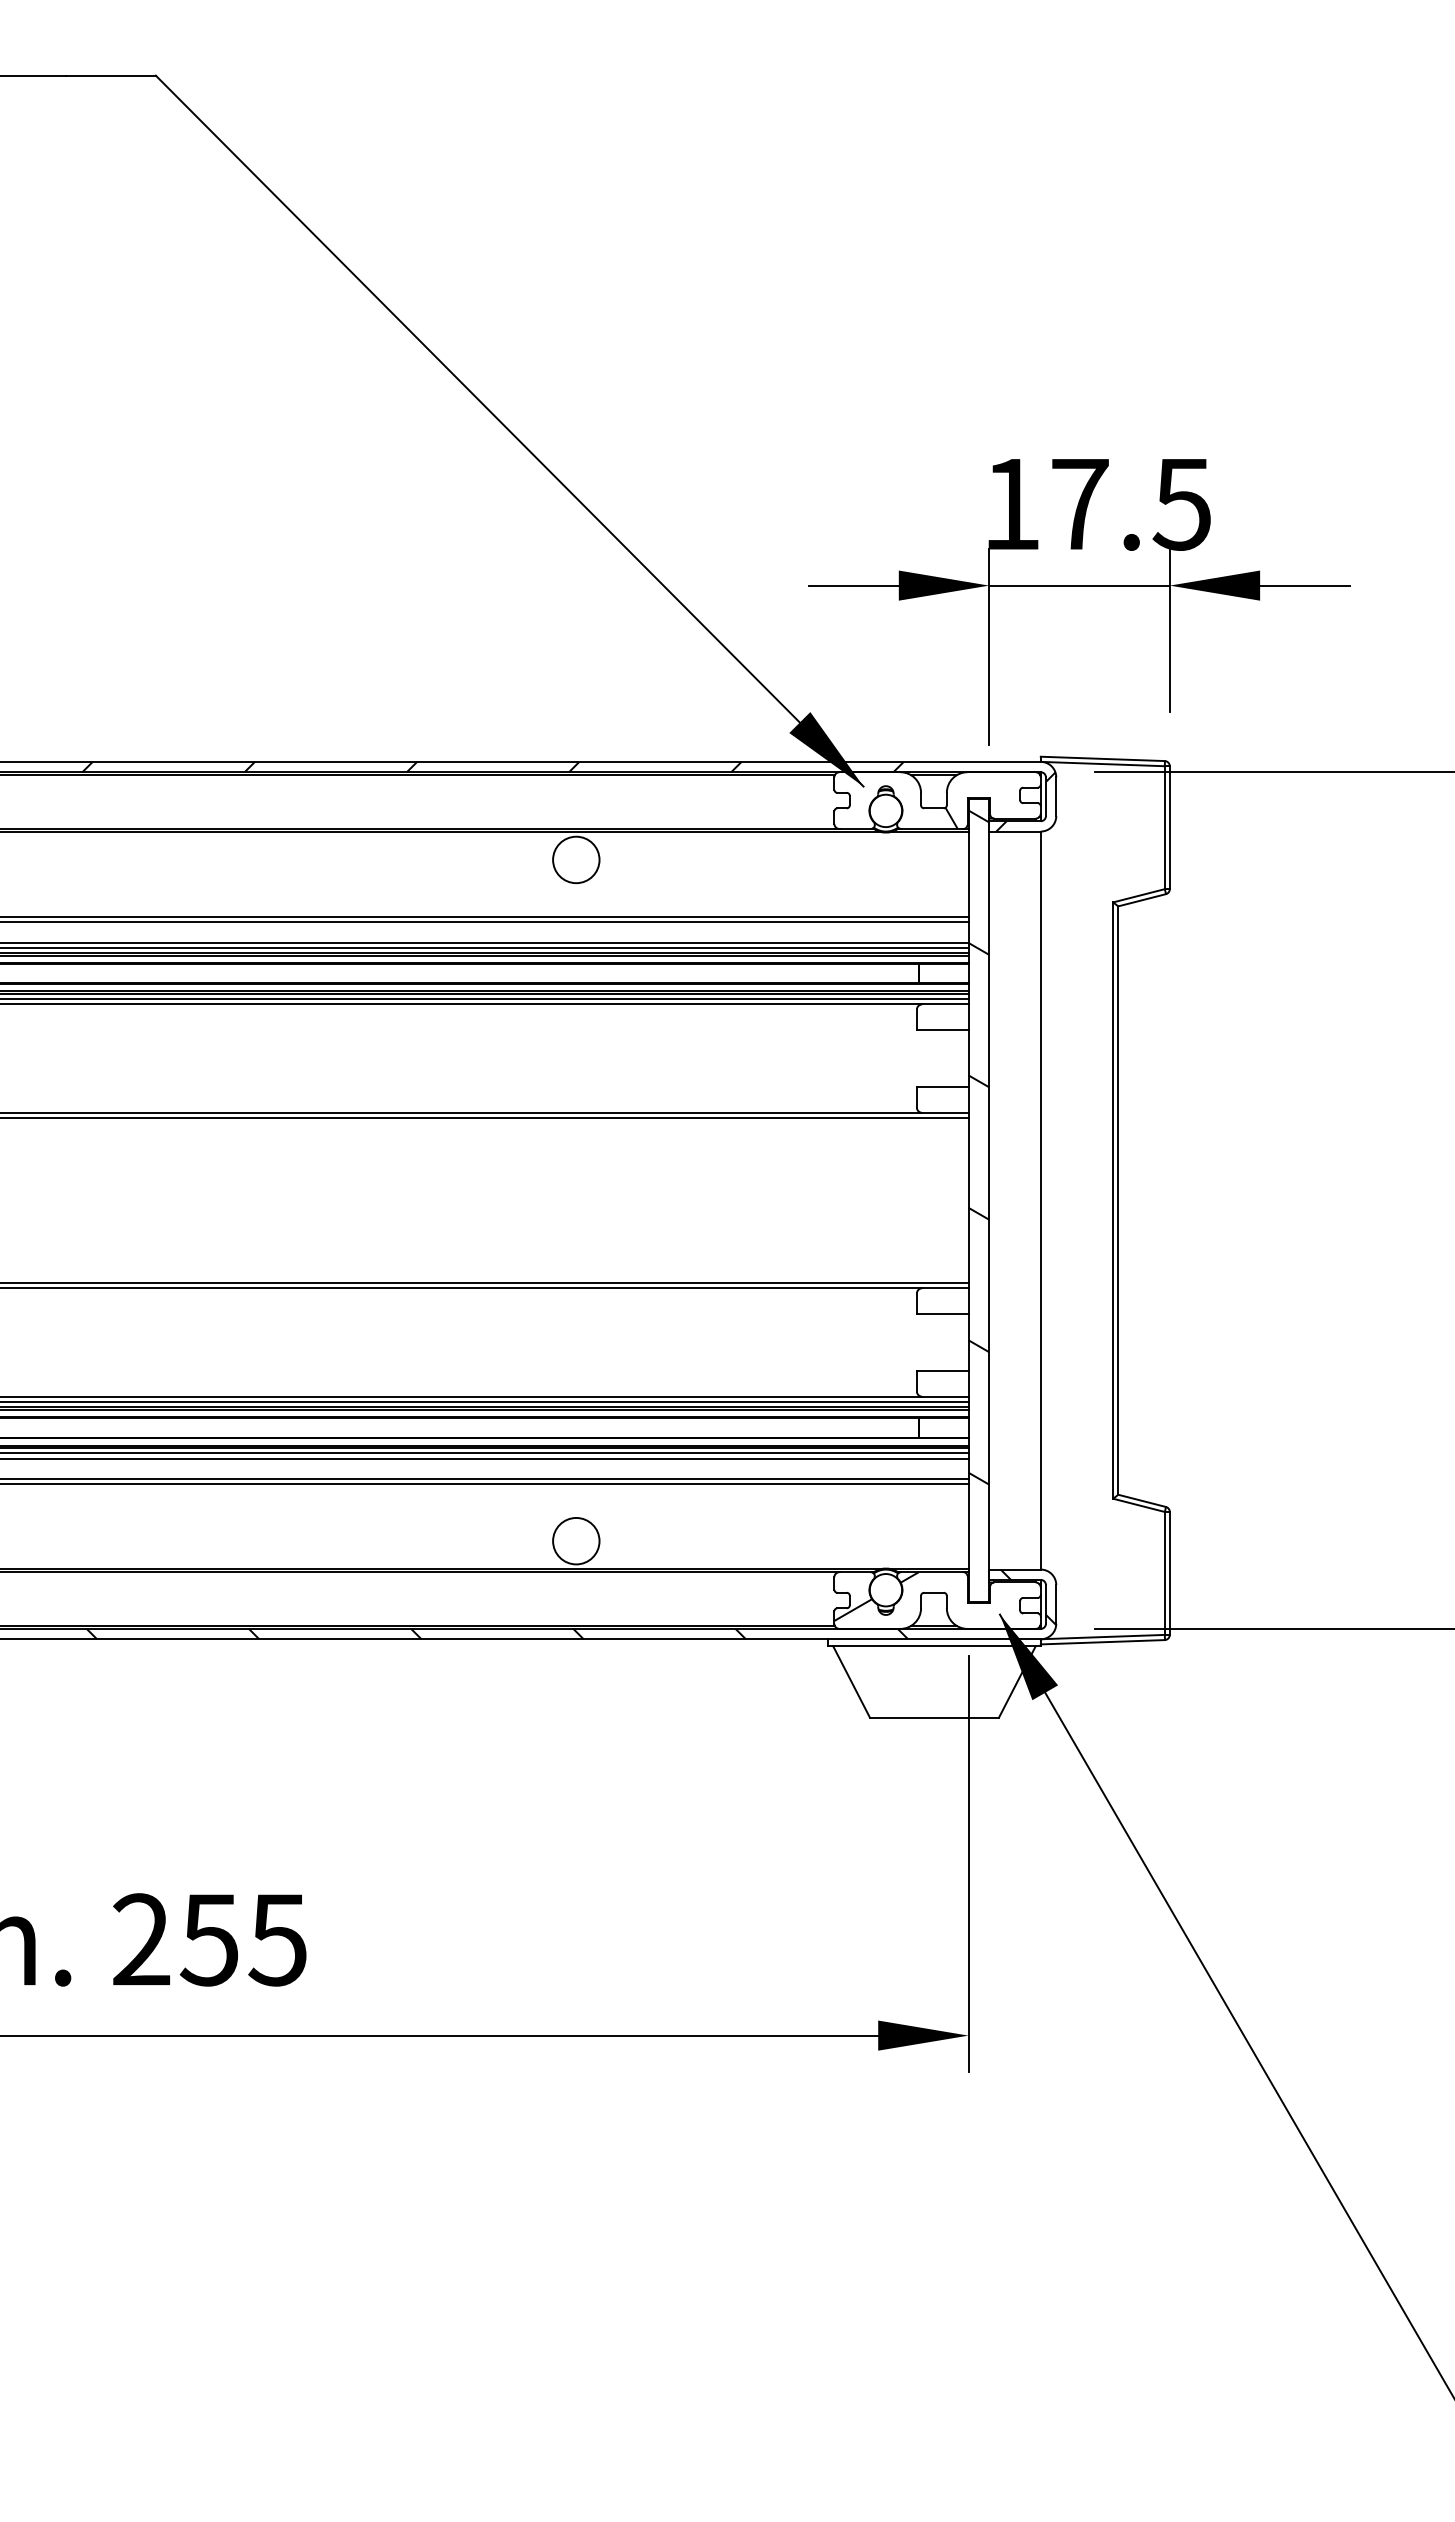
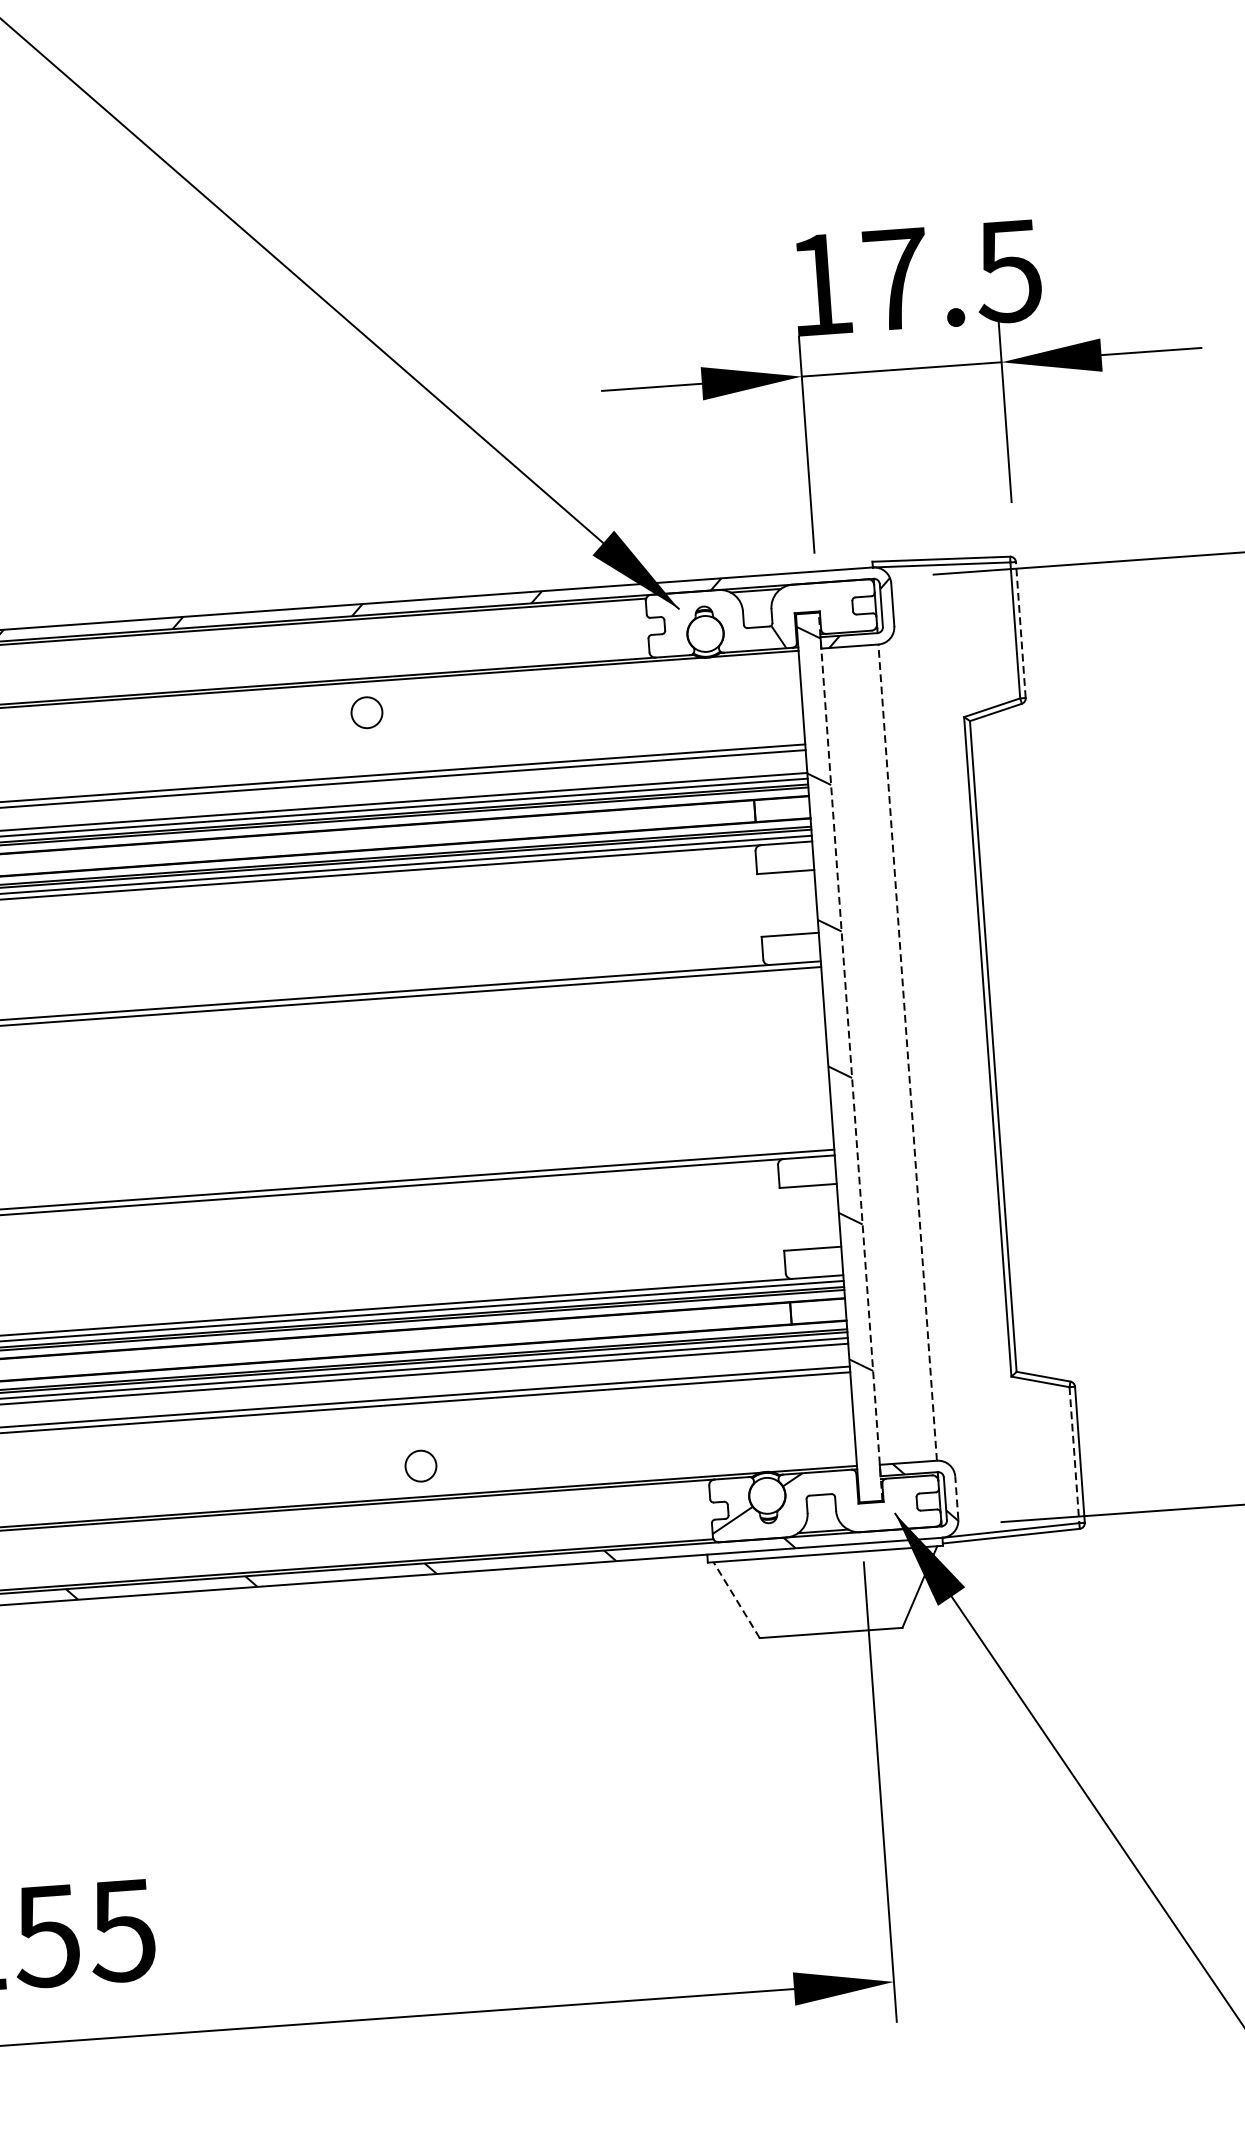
line: (1169, 827) -> (1020, 629), solid -> dashed
circle: (576, 859) -> (367, 712), size x0.6
line: (989, 1200) -> (850, 1056), solid -> dashed
line: (1040, 1200) -> (907, 1052), solid -> dashed
circle: (576, 1540) -> (421, 1465), size x0.6
line: (1164, 1573) -> (1074, 1455), solid -> dashed
line: (1056, 1603) -> (956, 1497), solid -> dashed
line: (851, 1681) -> (736, 1599), solid -> dashed

